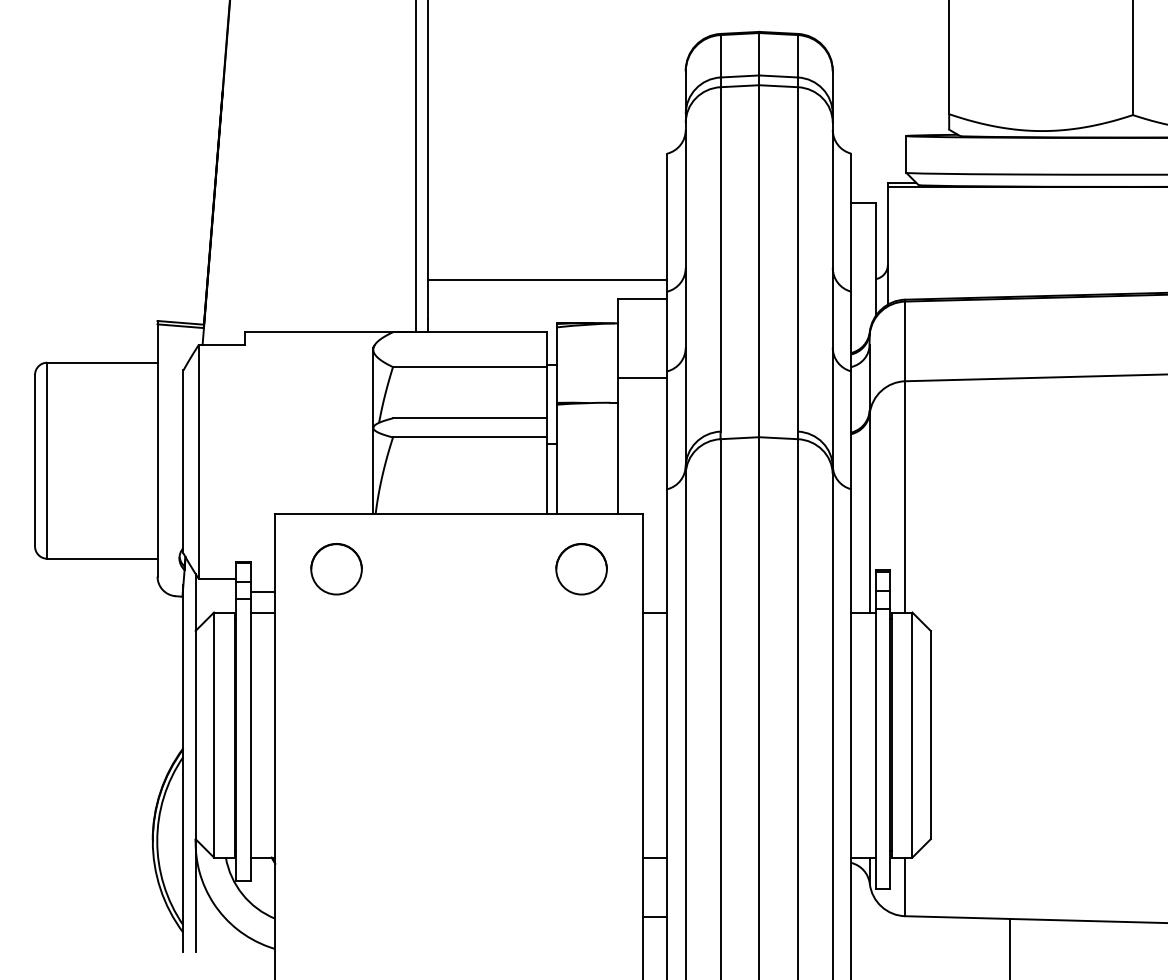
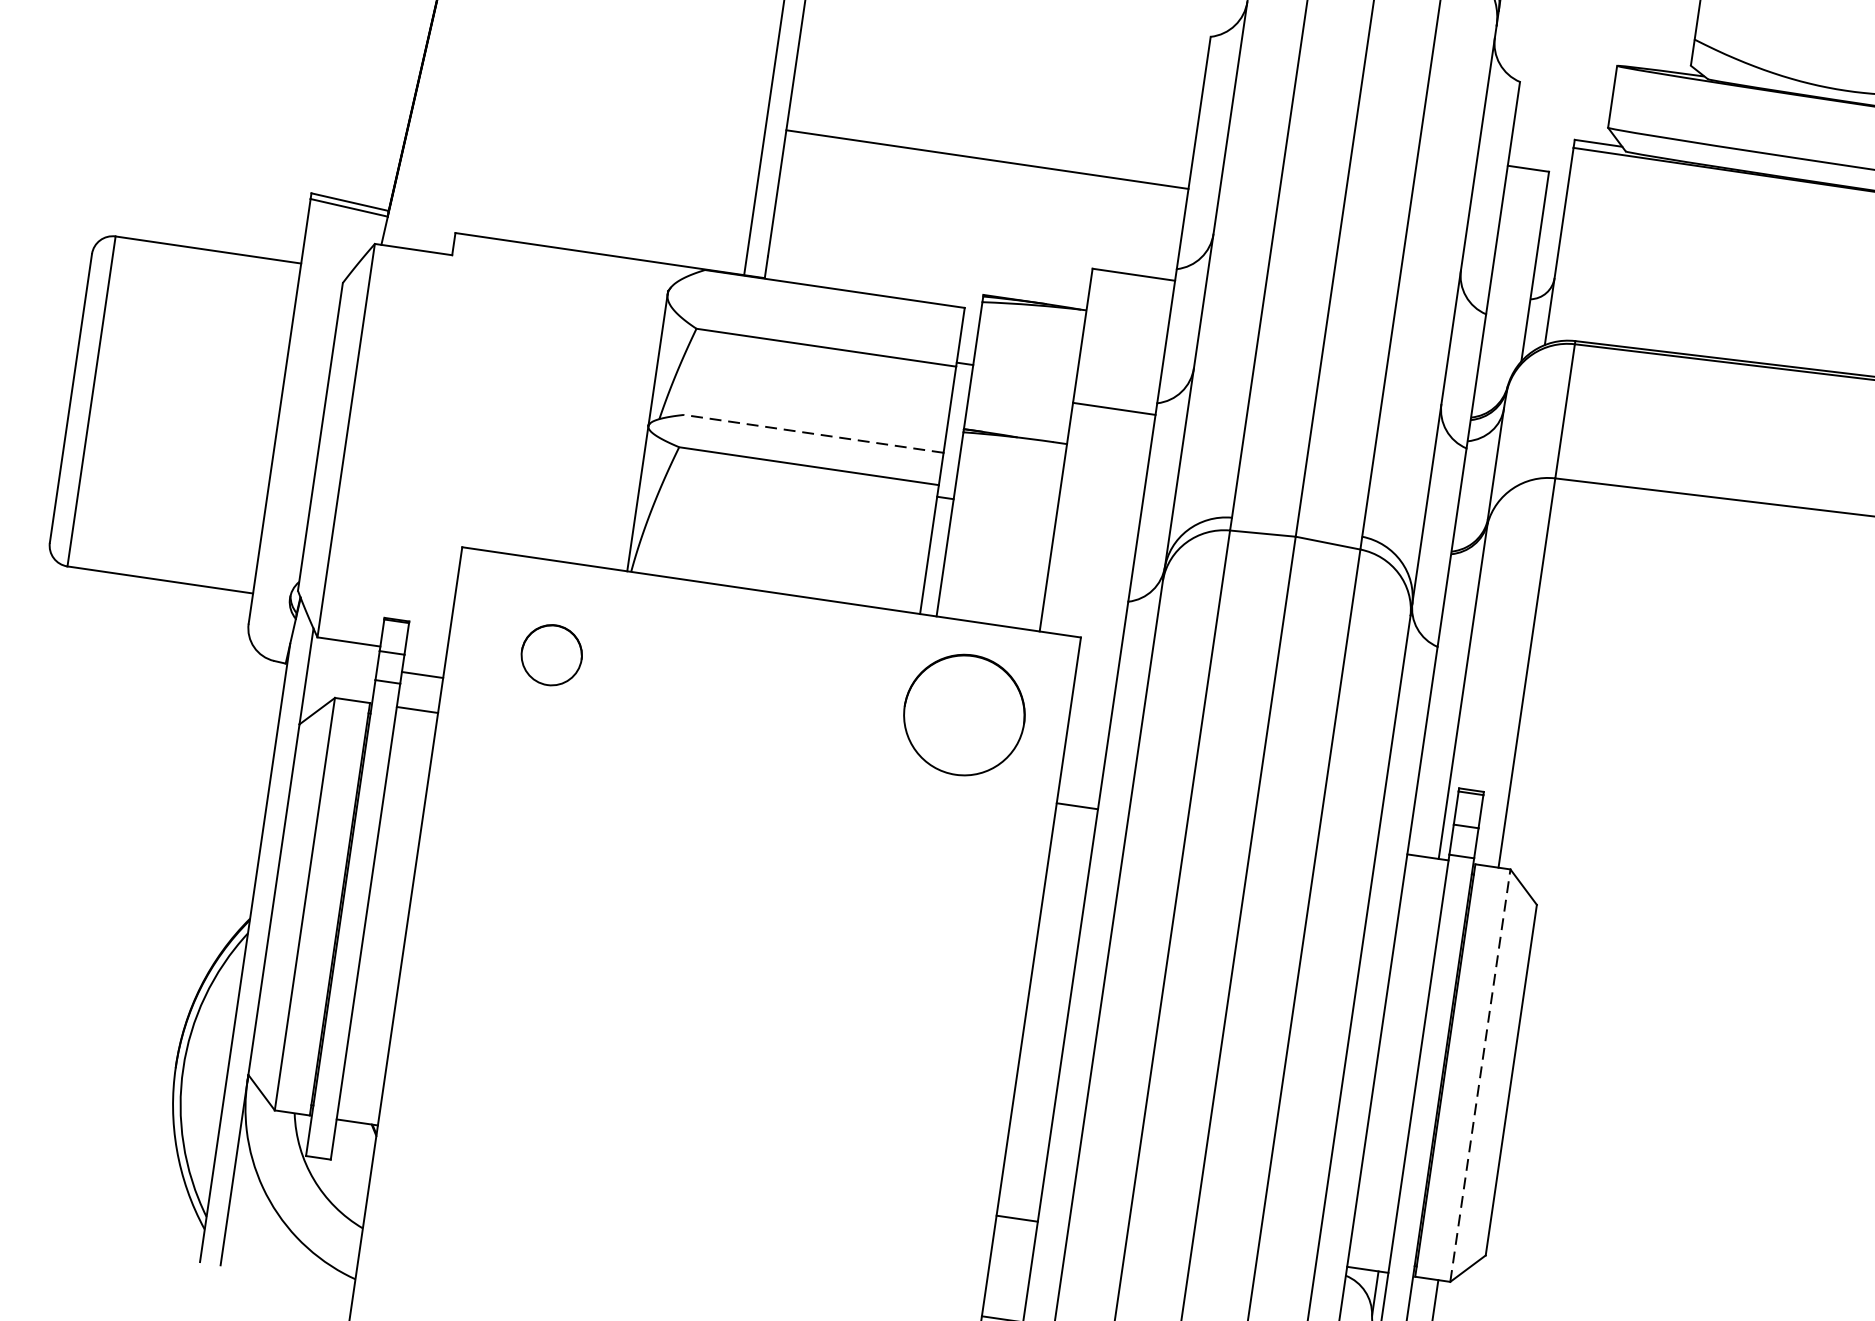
line: (547, 280) -> (986, 160), moved
line: (469, 418) -> (812, 434), solid -> dashed
part: (336, 569) -> (551, 655), size x0.7
part: (581, 569) -> (964, 715), size x1.4
line: (912, 735) -> (1480, 1076), solid -> dashed

